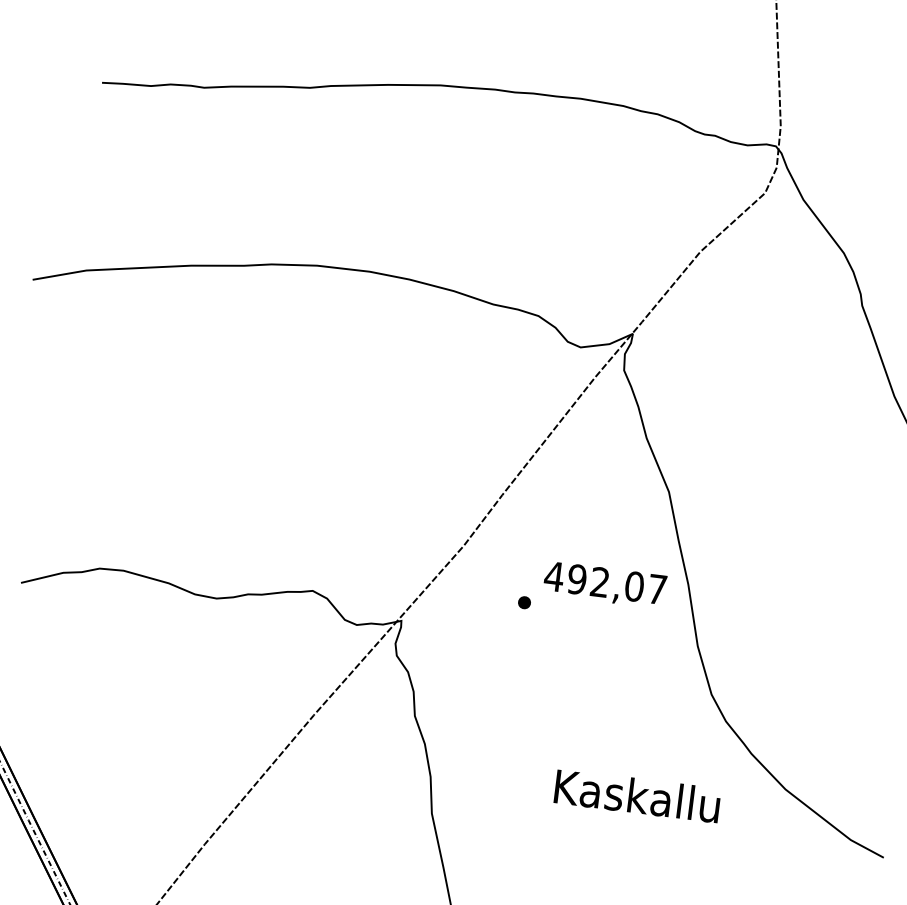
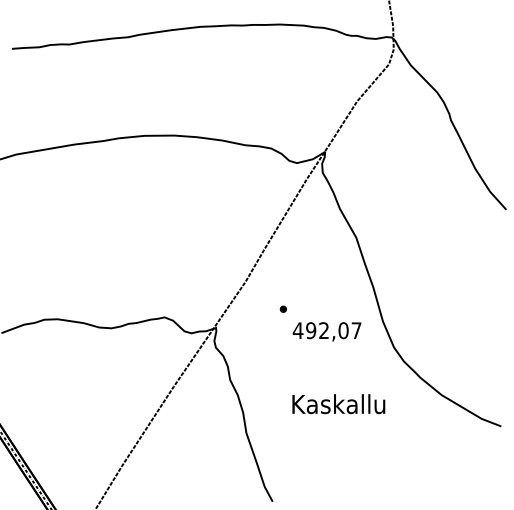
text: (604, 584) -> (326, 331), moved
text: (636, 796) -> (338, 404), moved

